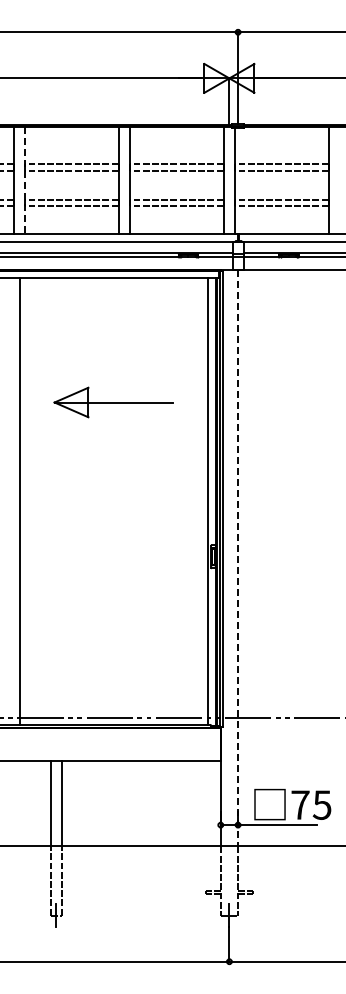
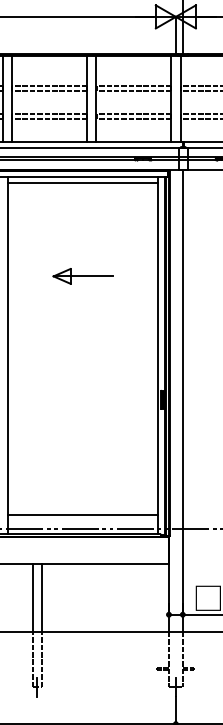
line: (25, 181) -> (12, 99), dashed -> solid
line: (113, 285) -> (83, 182), added
part: (113, 402) -> (83, 276), size x0.62
line: (238, 558) -> (183, 401), dashed -> solid
line: (113, 700) -> (83, 514), added

